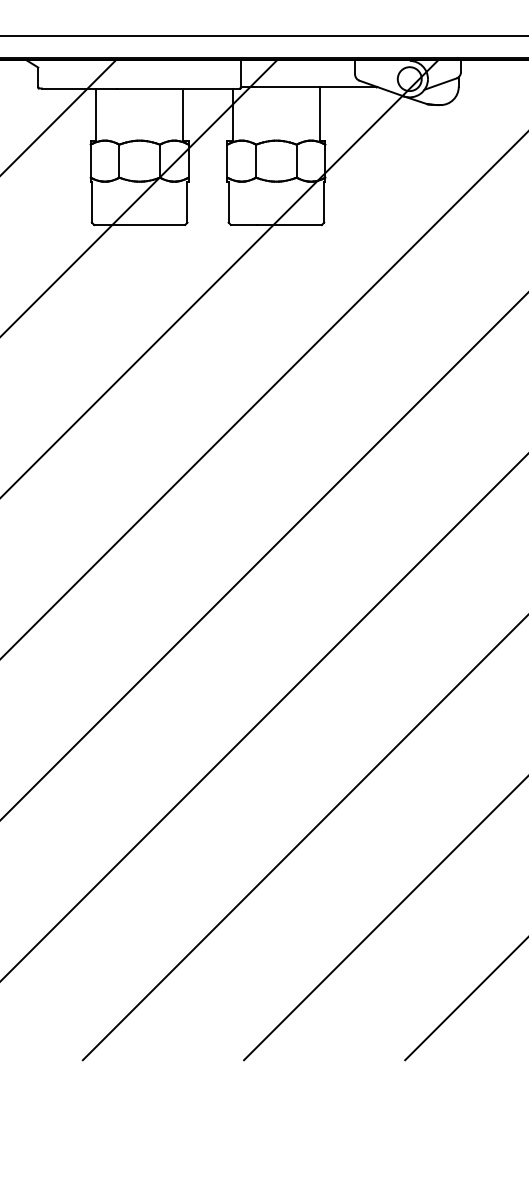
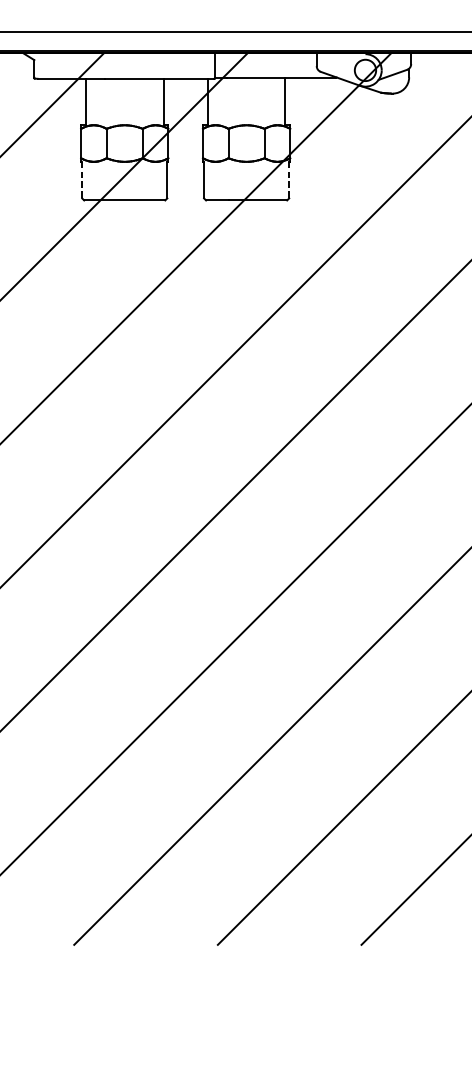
line: (91, 202) -> (81, 180), solid -> dashed
line: (324, 202) -> (289, 180), solid -> dashed

